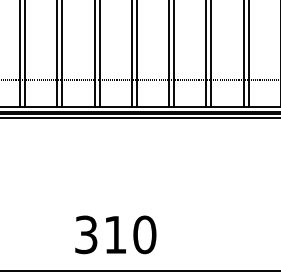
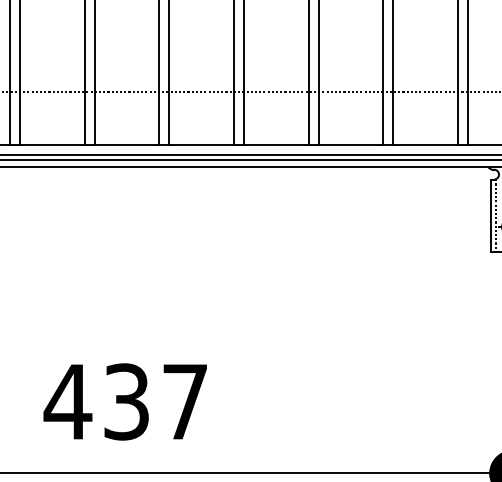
text: (115, 234) -> (126, 401), 310 -> 437

